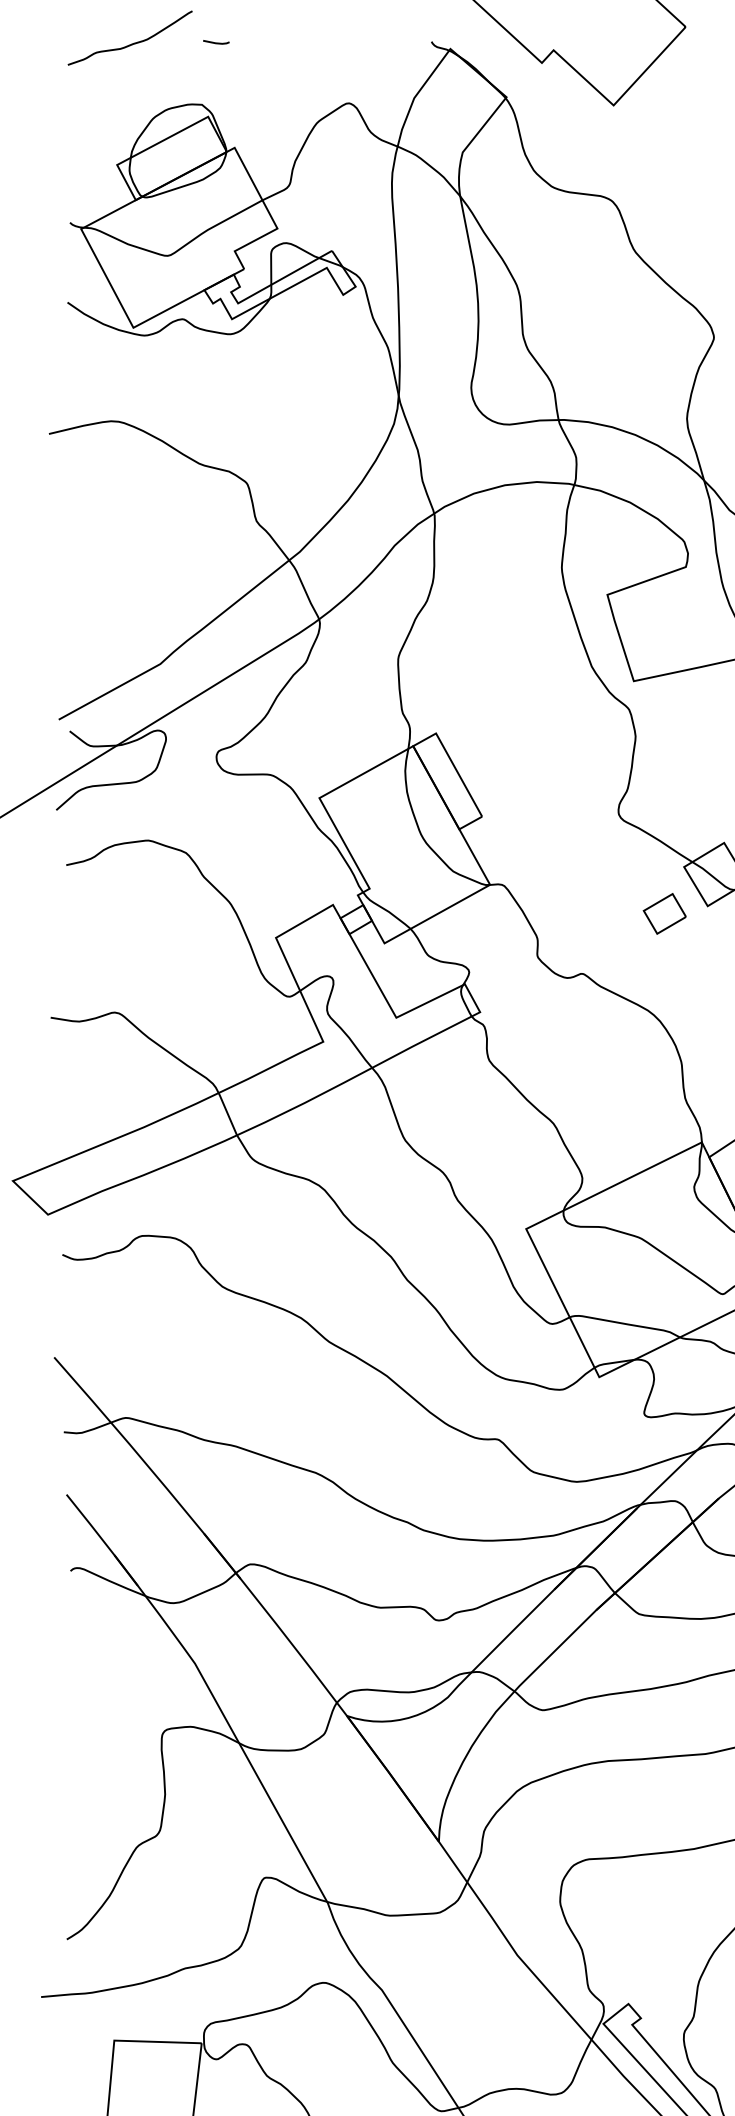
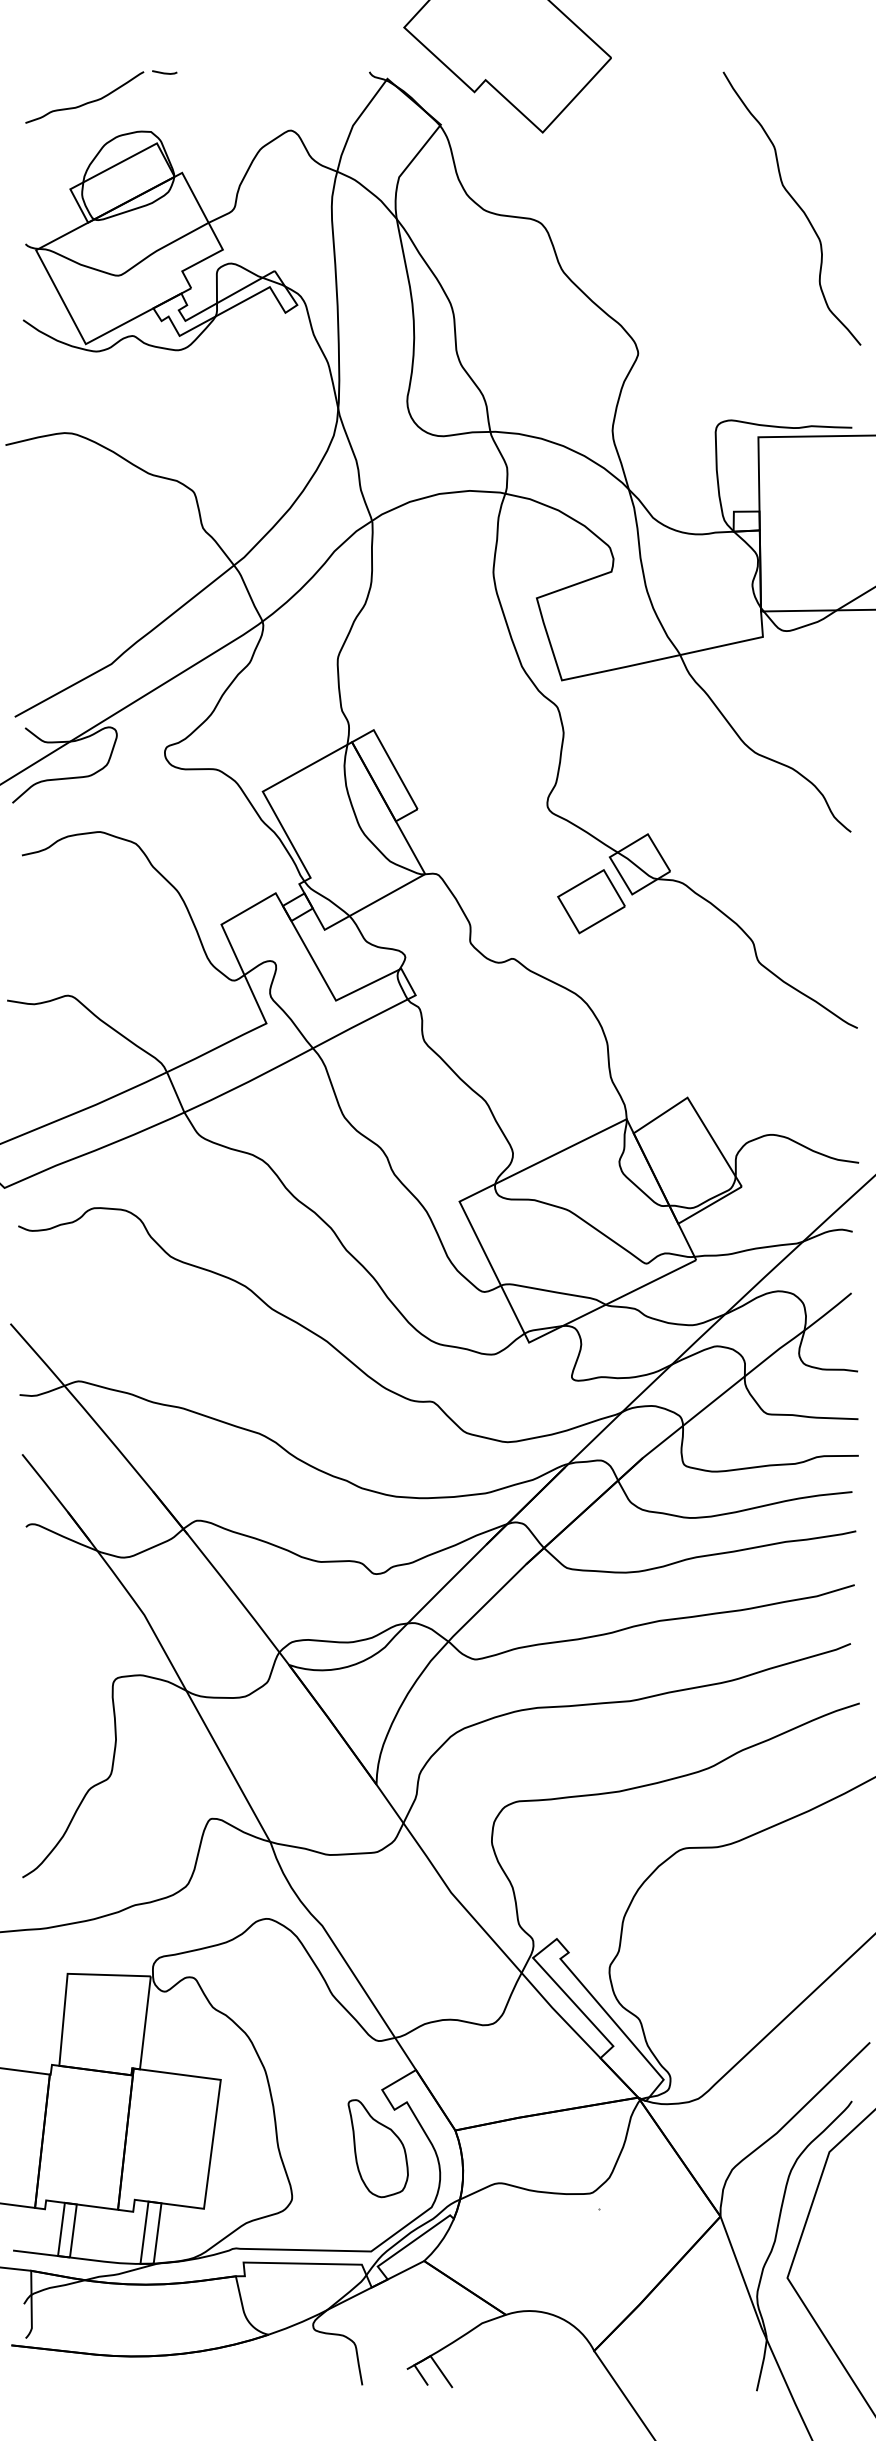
curve: (132, 43) -> (86, 102), moved
part: (664, 913) -> (591, 901), size x1.67

